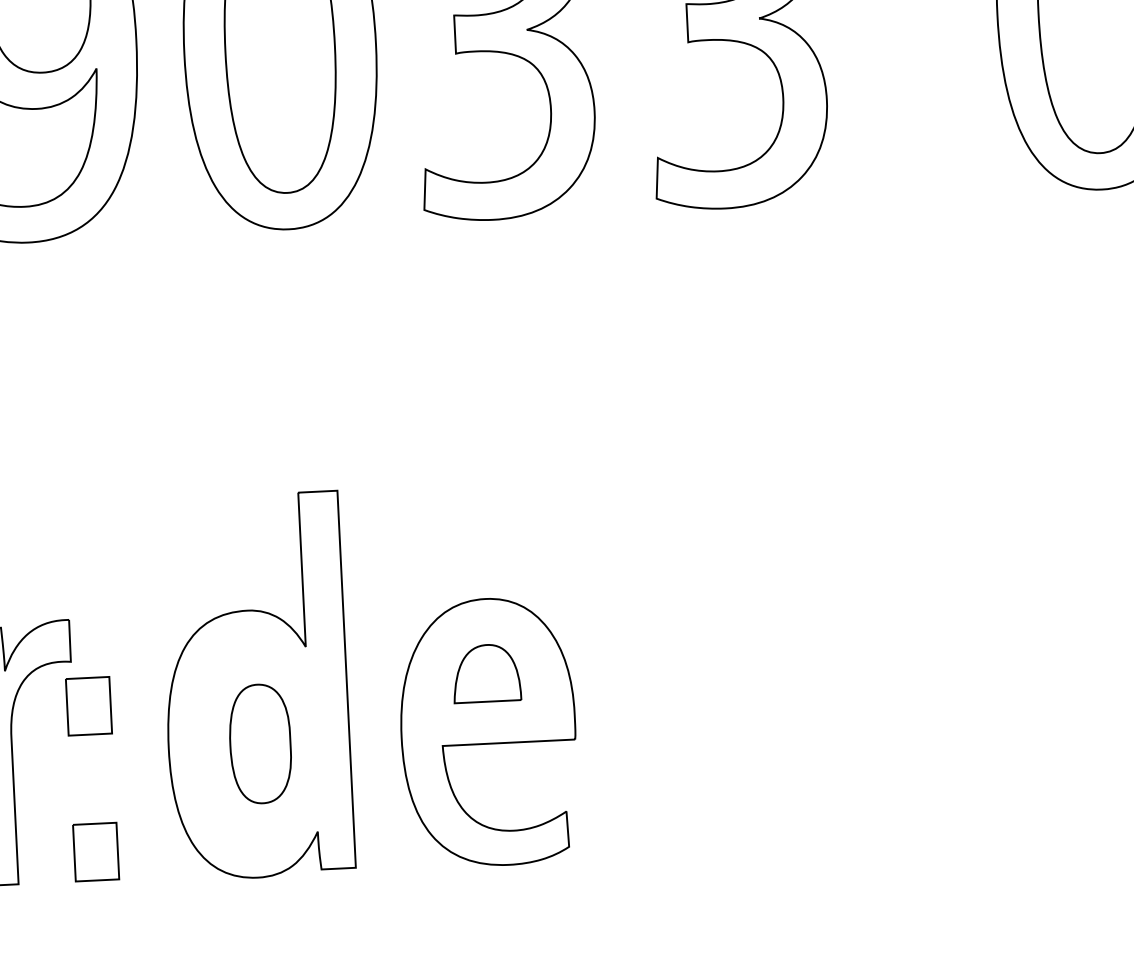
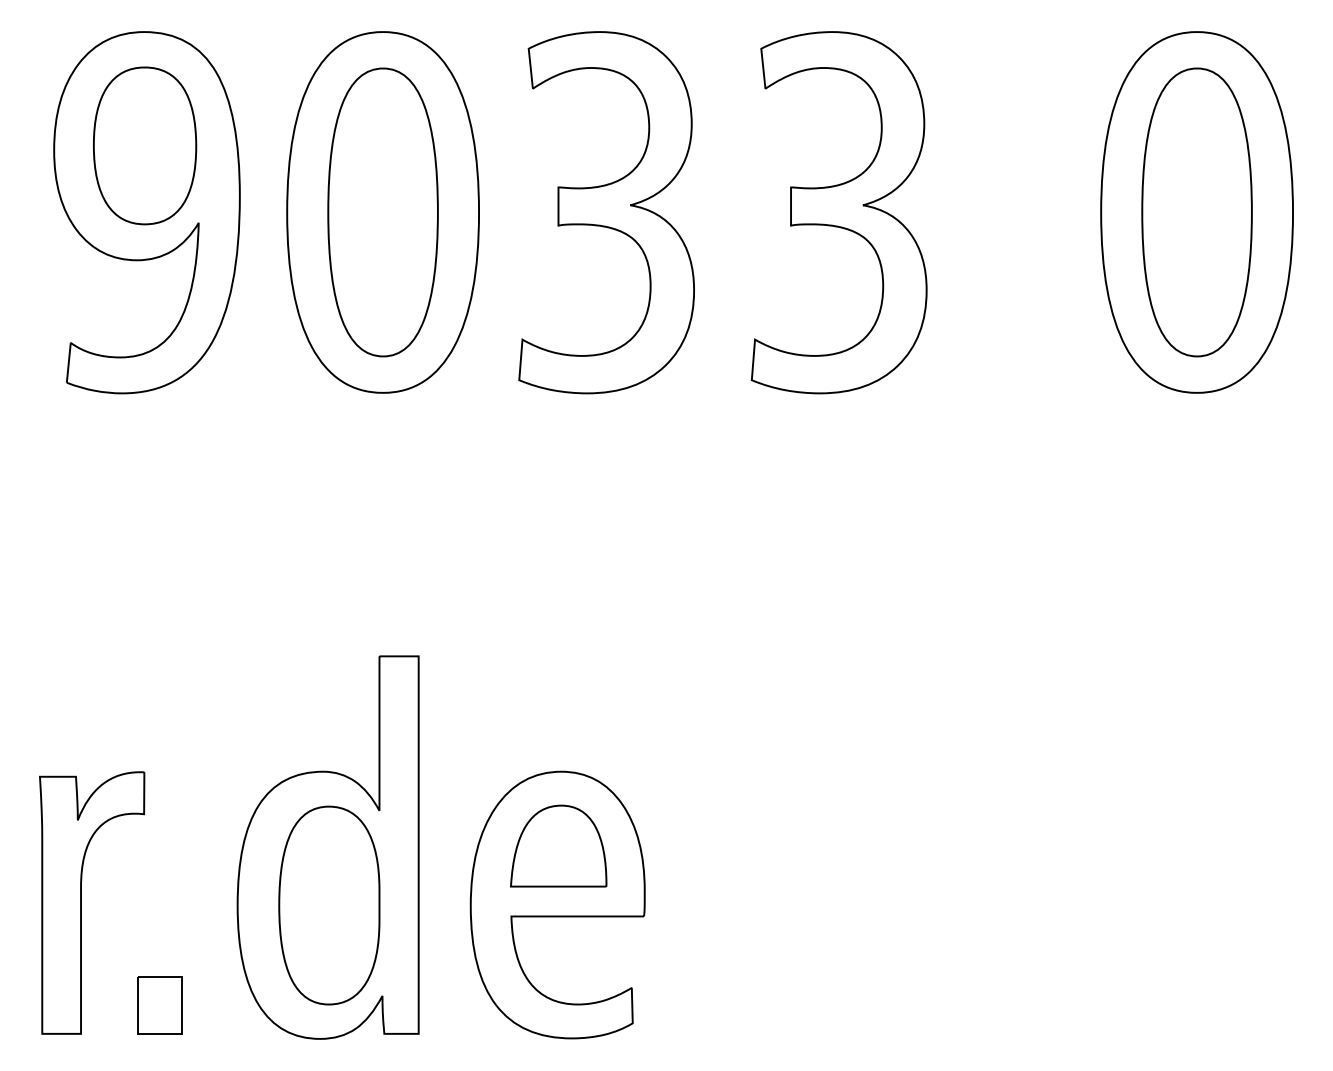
part: (486, 672) -> (558, 845), size x1.43
part: (88, 706) -> (159, 859), removed
part: (260, 743) -> (329, 905), size x1.67

